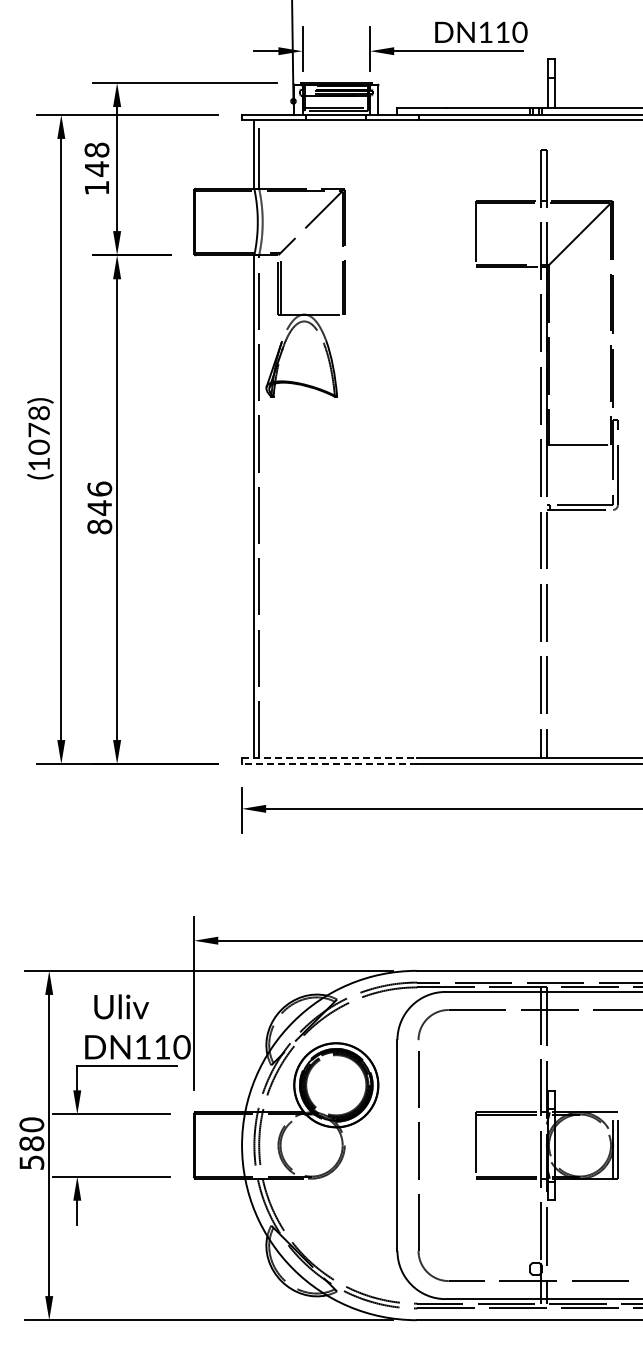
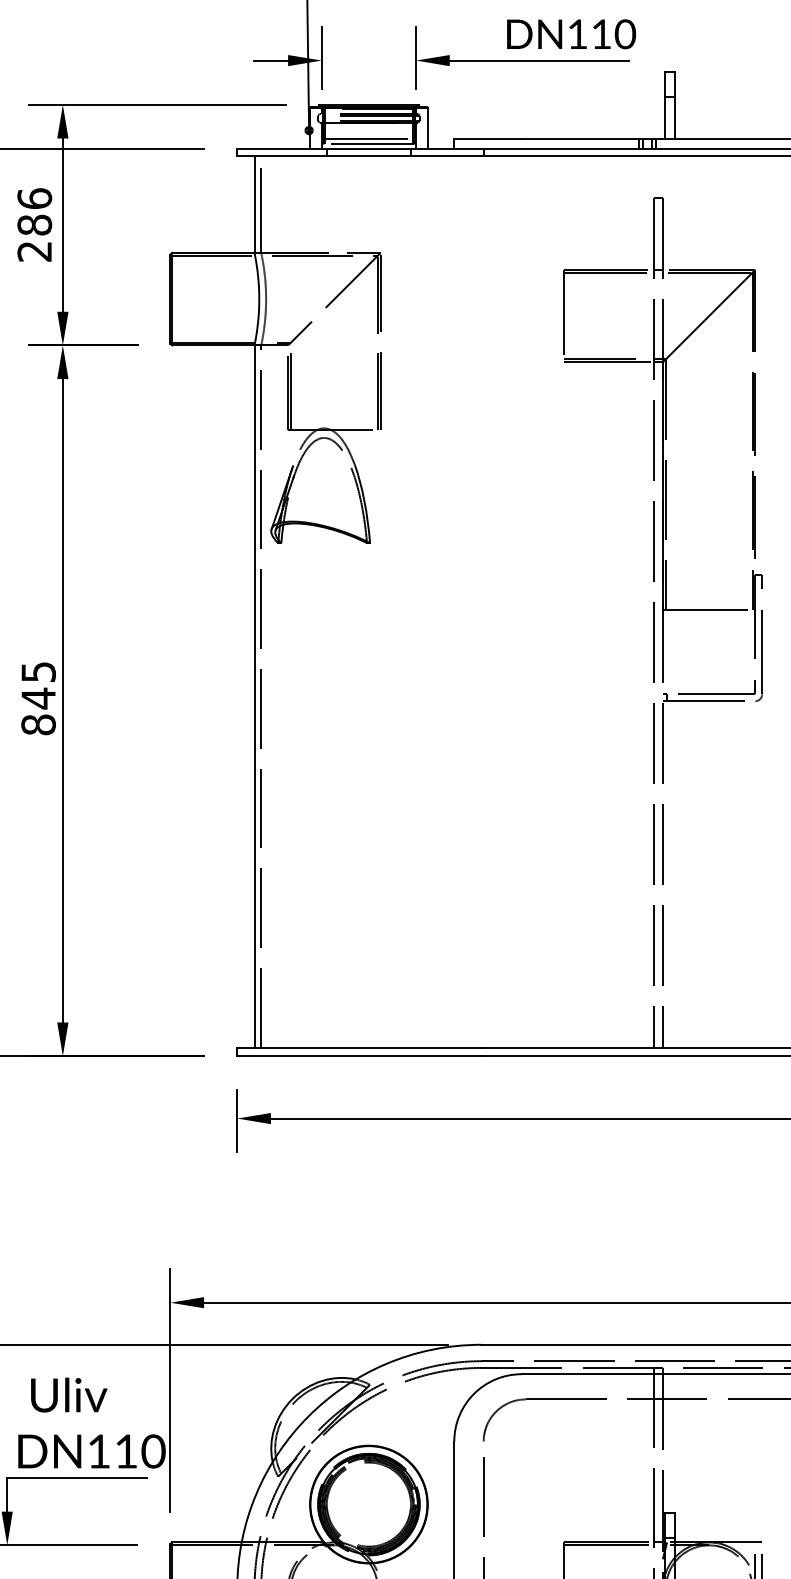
text: (96, 168) -> (34, 224), 148 -> 286
text: (99, 488) -> (38, 671), 846 -> 845
line: (329, 758) -> (359, 1048), dashed -> solid
line: (328, 764) -> (358, 1056), dashed -> solid

